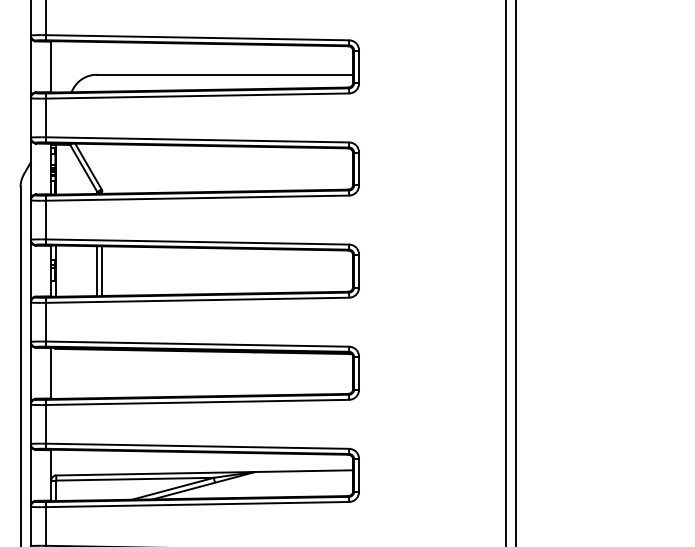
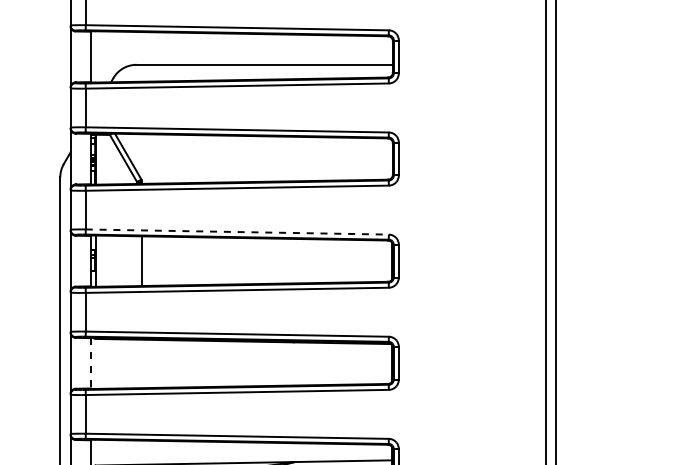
line: (197, 242) -> (237, 232), solid -> dashed
line: (97, 271) -> (137, 261), removed
line: (51, 373) -> (91, 363), solid -> dashed

